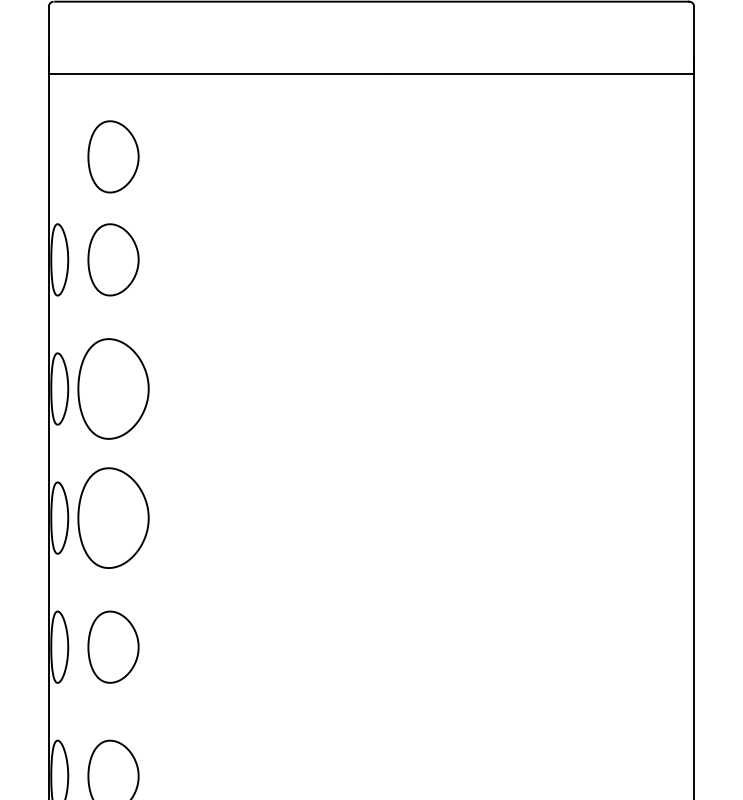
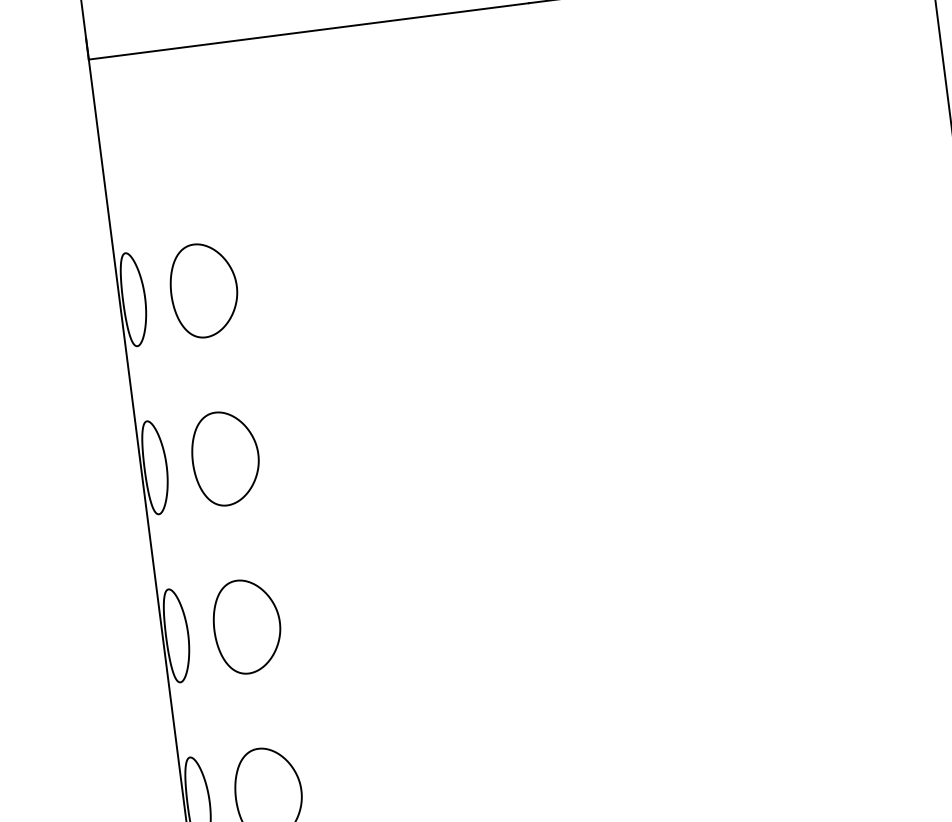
part: (113, 156) -> (186, 155), removed
part: (113, 388) -> (225, 457), size x0.71
part: (113, 517) -> (247, 625), size x0.71

